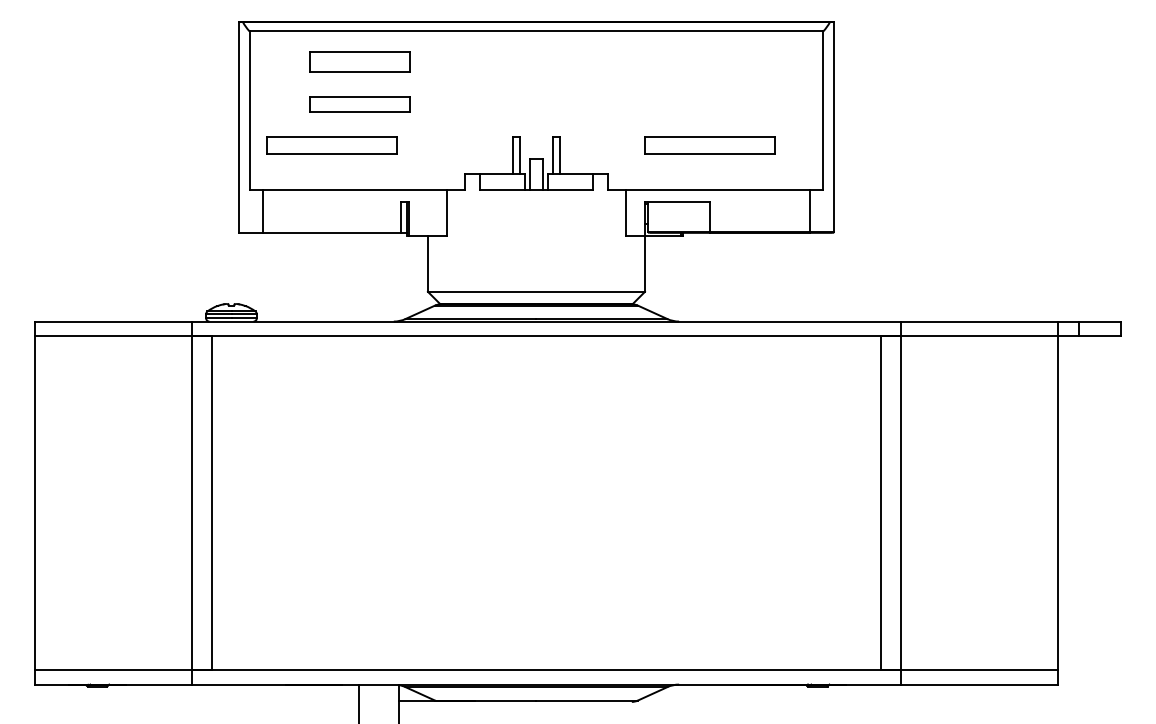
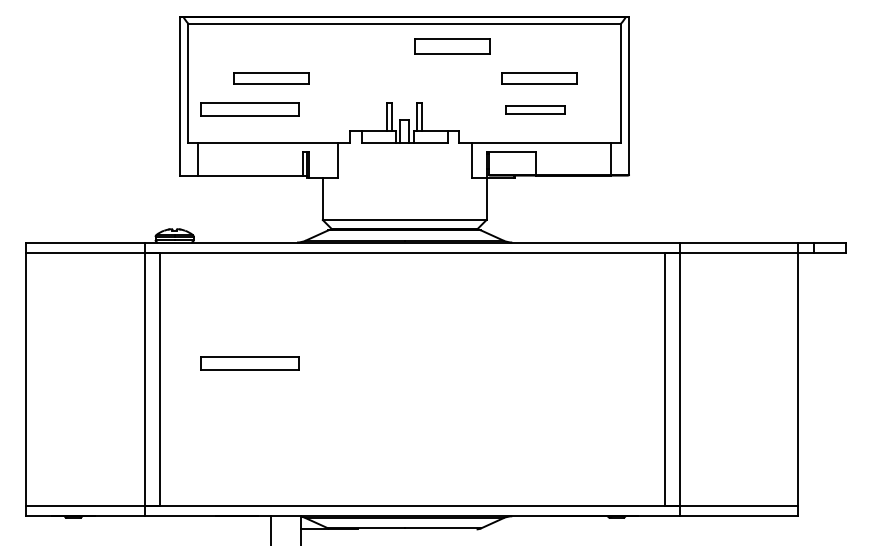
part: (359, 61) -> (452, 46), moved
part: (715, 104) -> (539, 78), added
part: (709, 145) -> (535, 109), size x0.6
part: (330, 481) -> (249, 363), added

